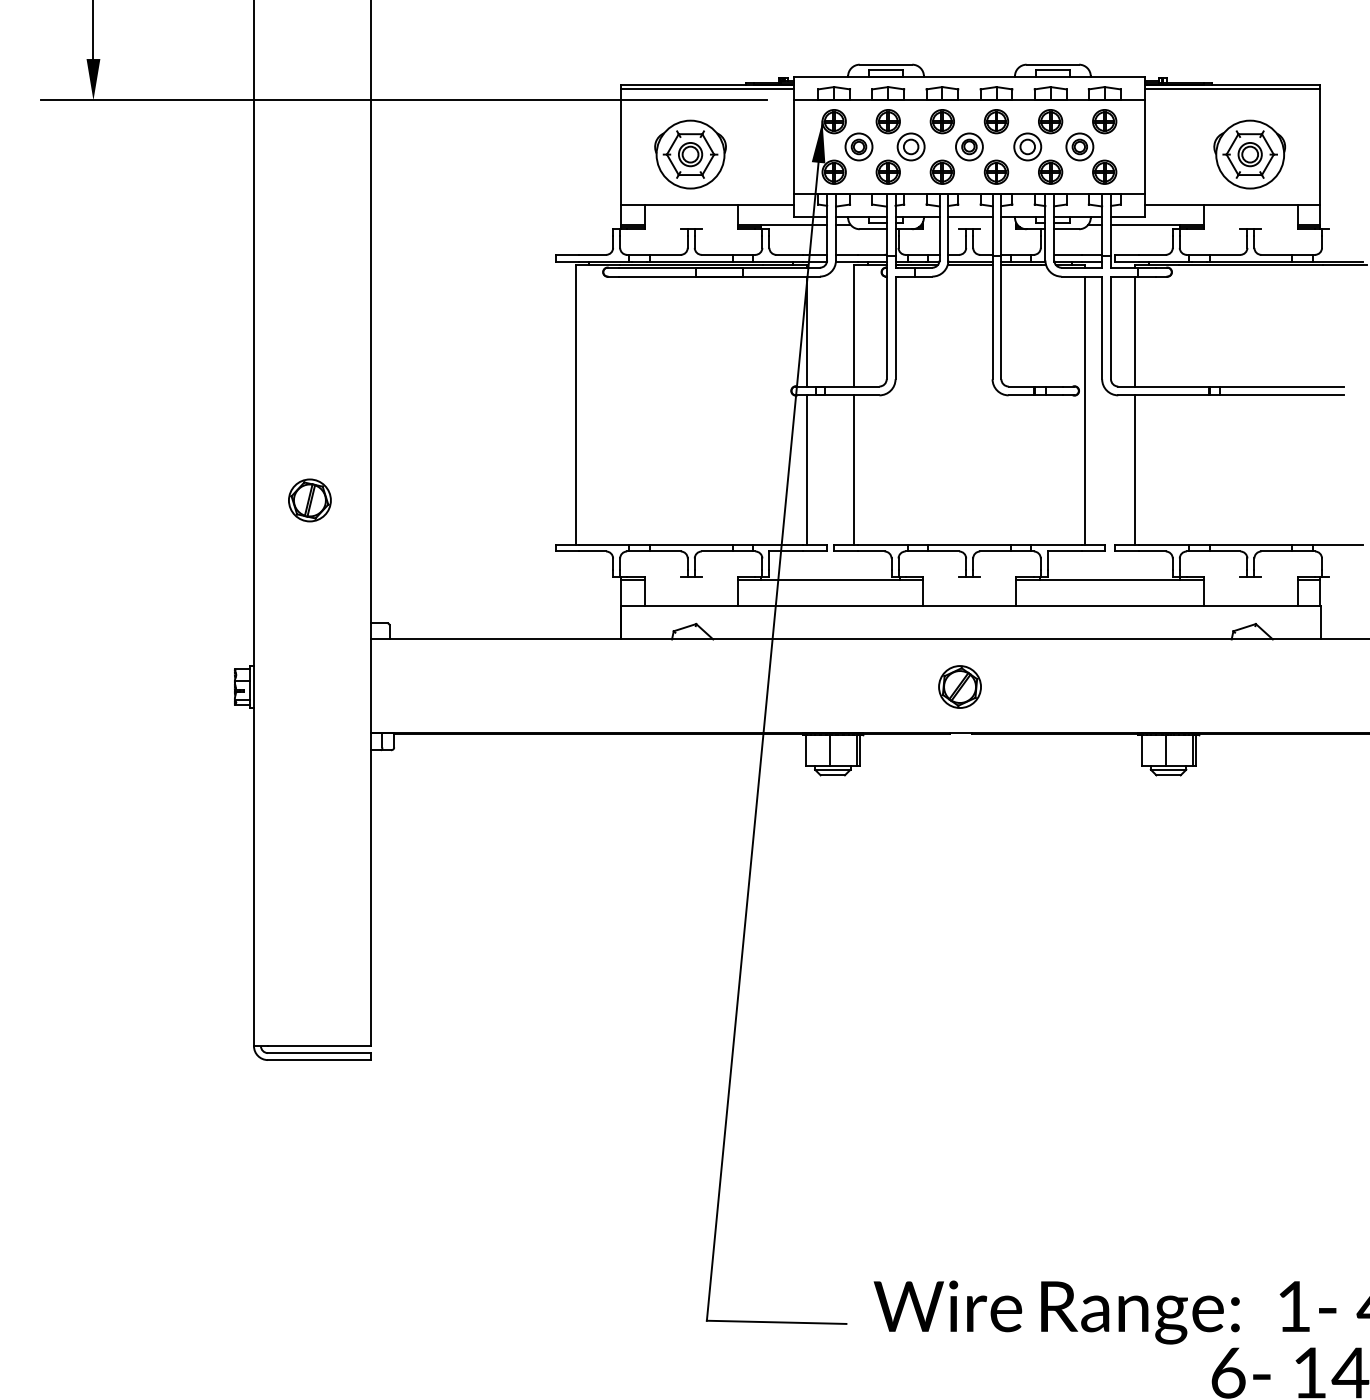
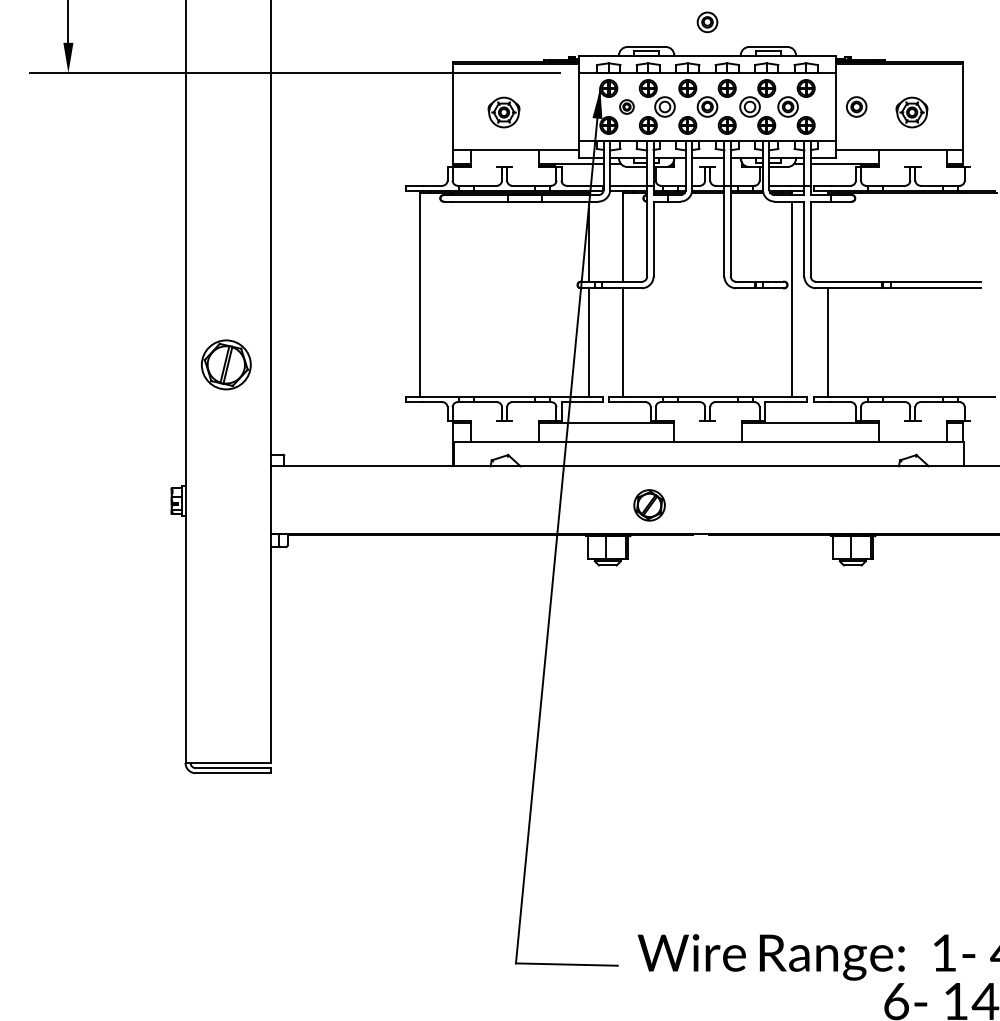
part: (969, 30) -> (707, 22), added
part: (858, 146) -> (626, 106), size x0.7
part: (1173, 146) -> (856, 106), added
part: (690, 154) -> (504, 112), size x0.6
part: (1249, 154) -> (911, 112), size x0.6
line: (1135, 331) -> (828, 241), removed
part: (309, 500) -> (226, 364), size x1.6
part: (959, 686) -> (649, 505), moved

